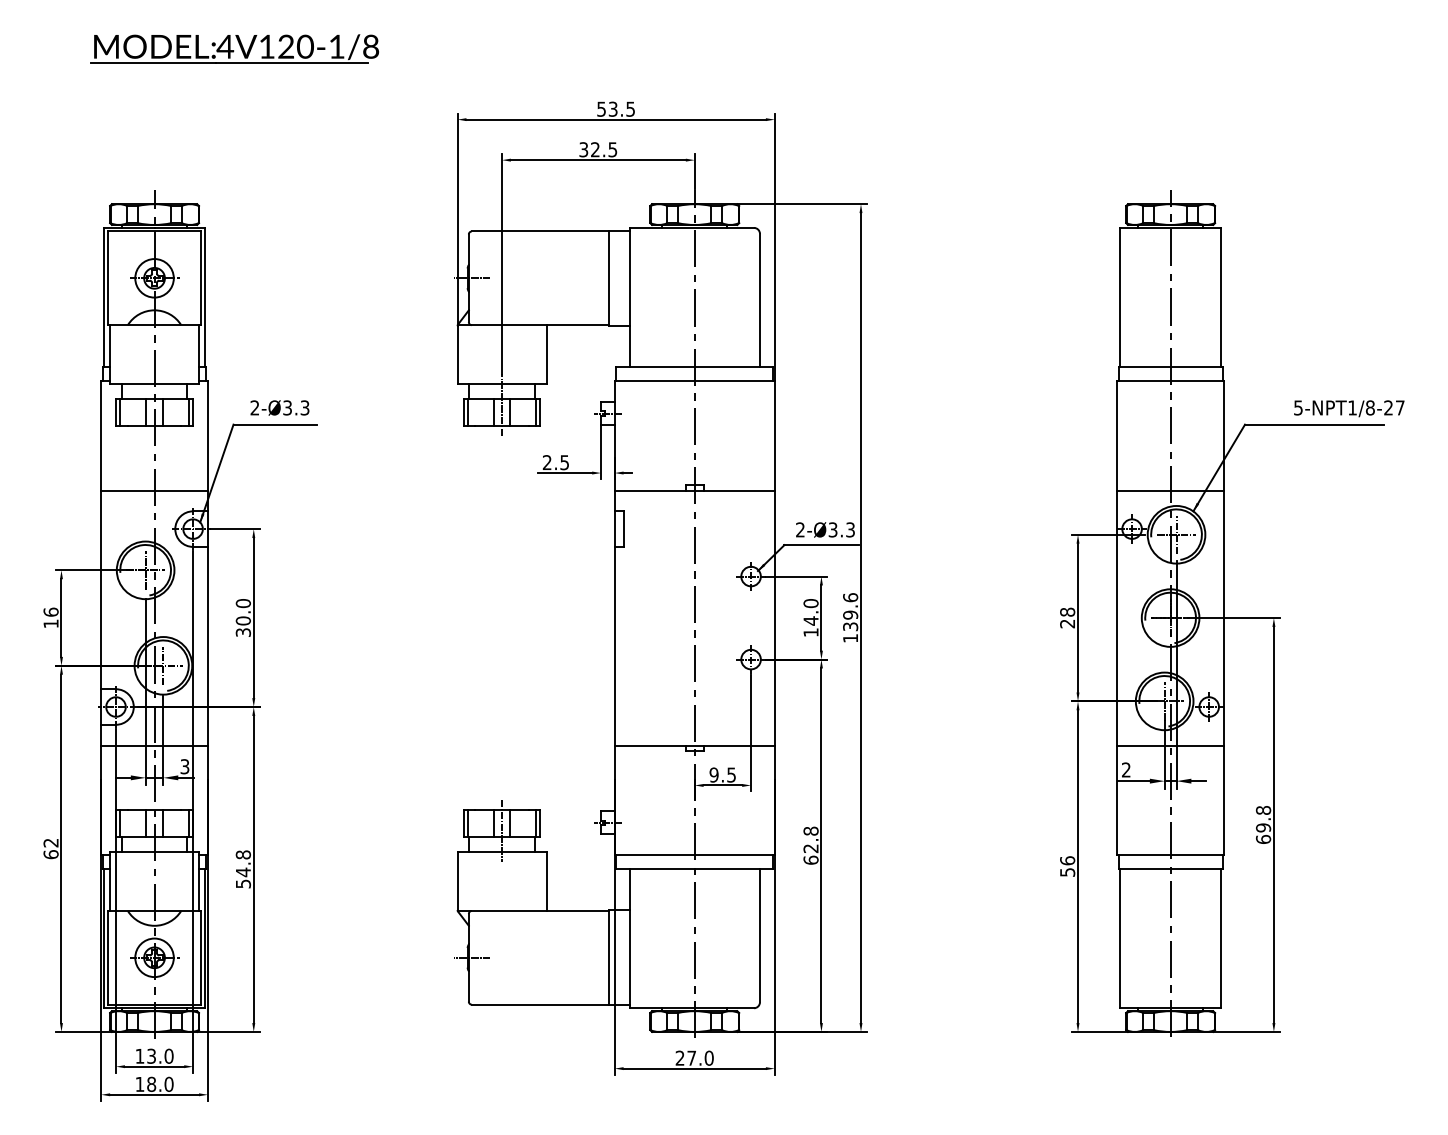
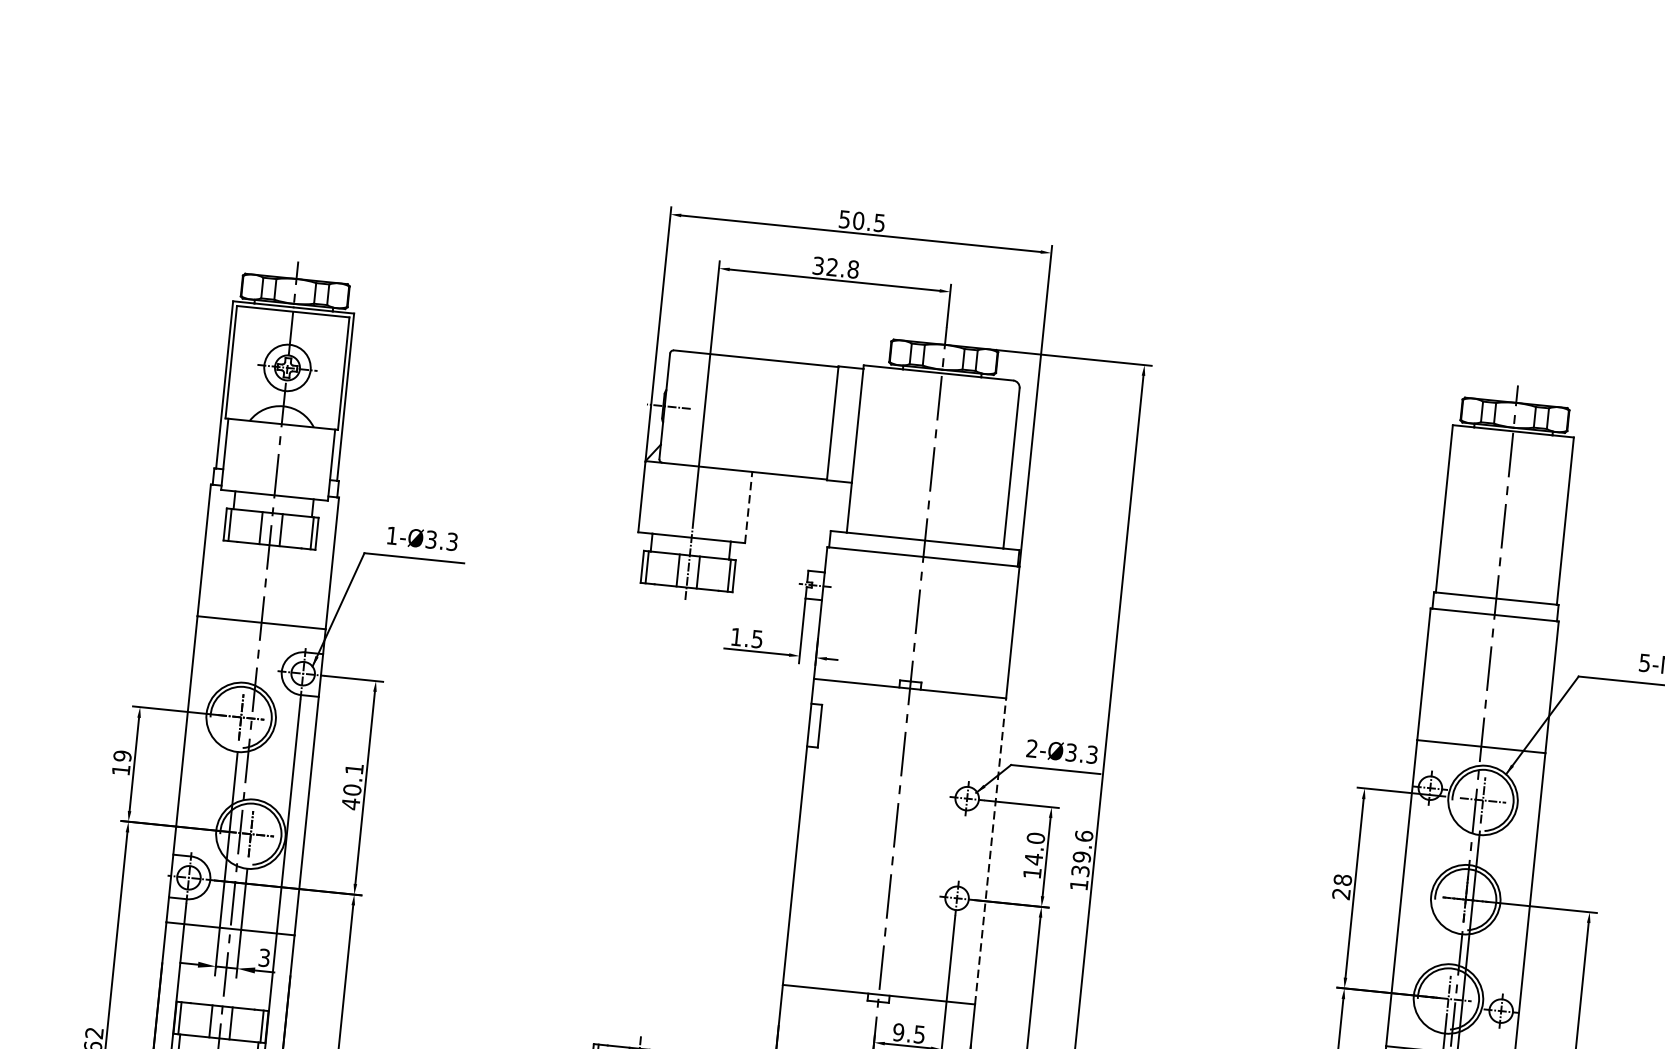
part: (234, 48) -> (411, 101), removed
text: (612, 108) -> (857, 219), 53.5 -> 50.5
text: (612, 149) -> (852, 269), 32.5 -> 32.8
line: (546, 354) -> (748, 507), solid -> dashed
text: (254, 407) -> (391, 535), 2-Ø3.3 -> 1-Ø3.3
text: (546, 462) -> (735, 636), 2.5 -> 1.5
text: (50, 611) -> (121, 755), 16 -> 19
line: (774, 617) -> (990, 850), solid -> dashed
text: (242, 618) -> (351, 787), 30.0 -> 40.1

